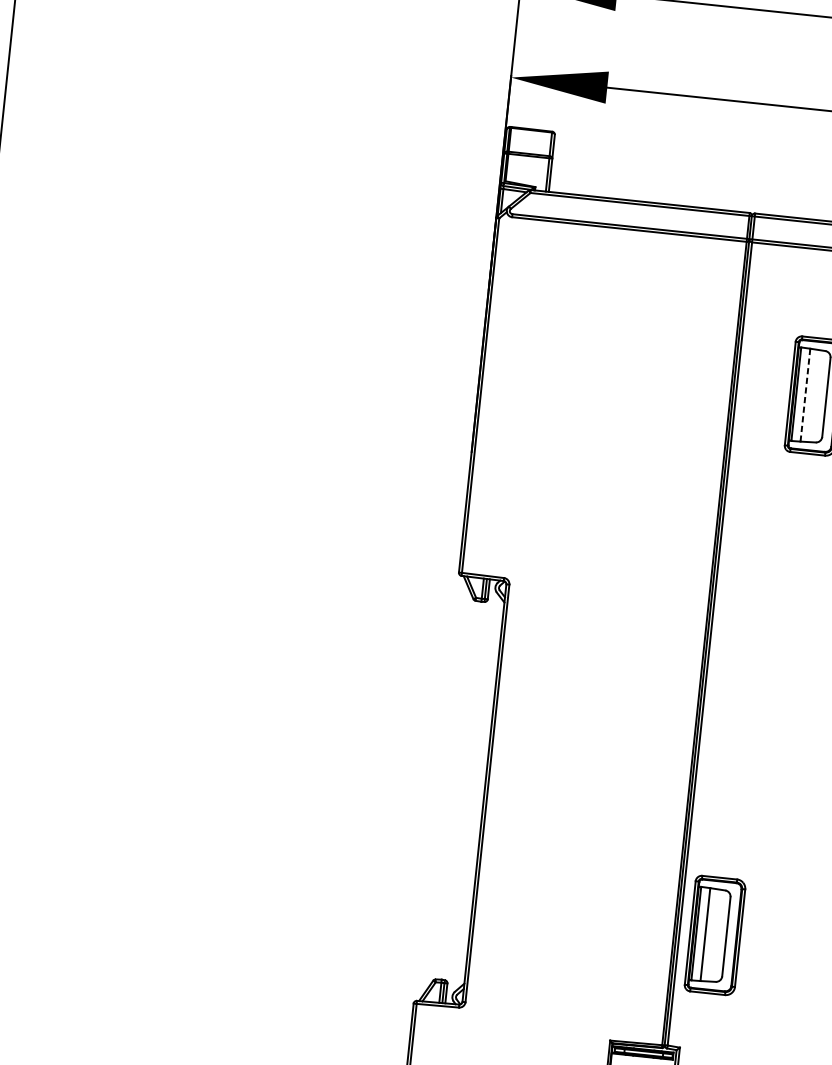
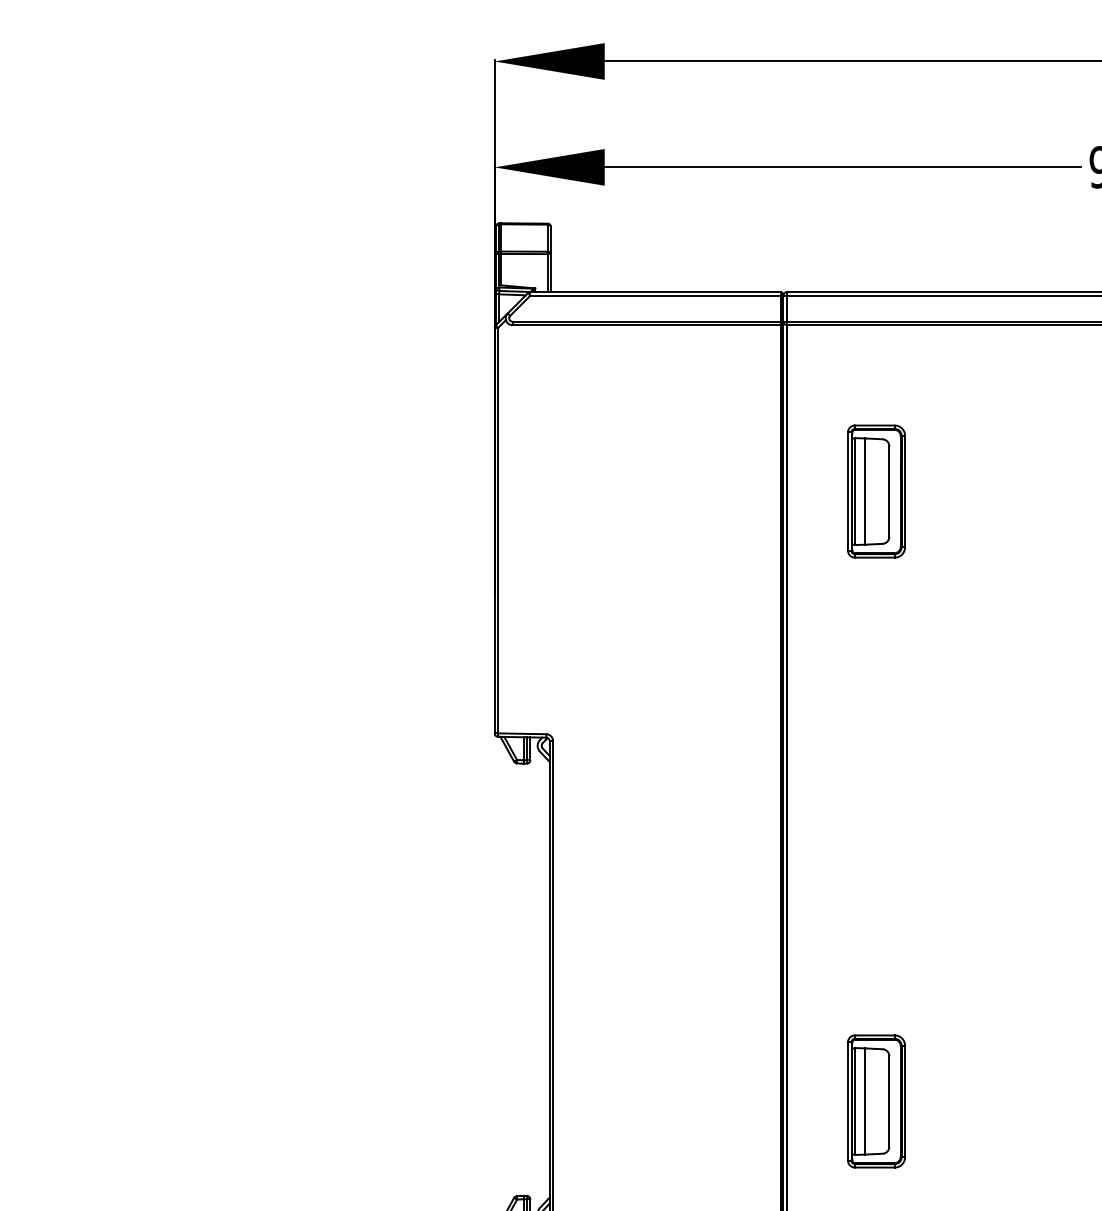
line: (805, 395) -> (865, 491), dashed -> solid
part: (715, 935) -> (876, 1101), moved

